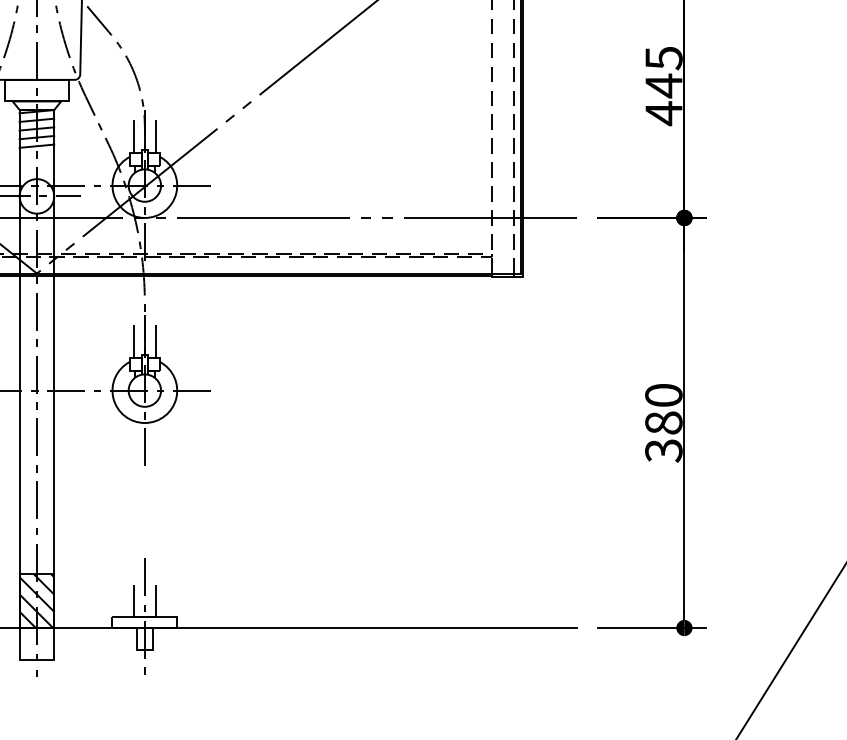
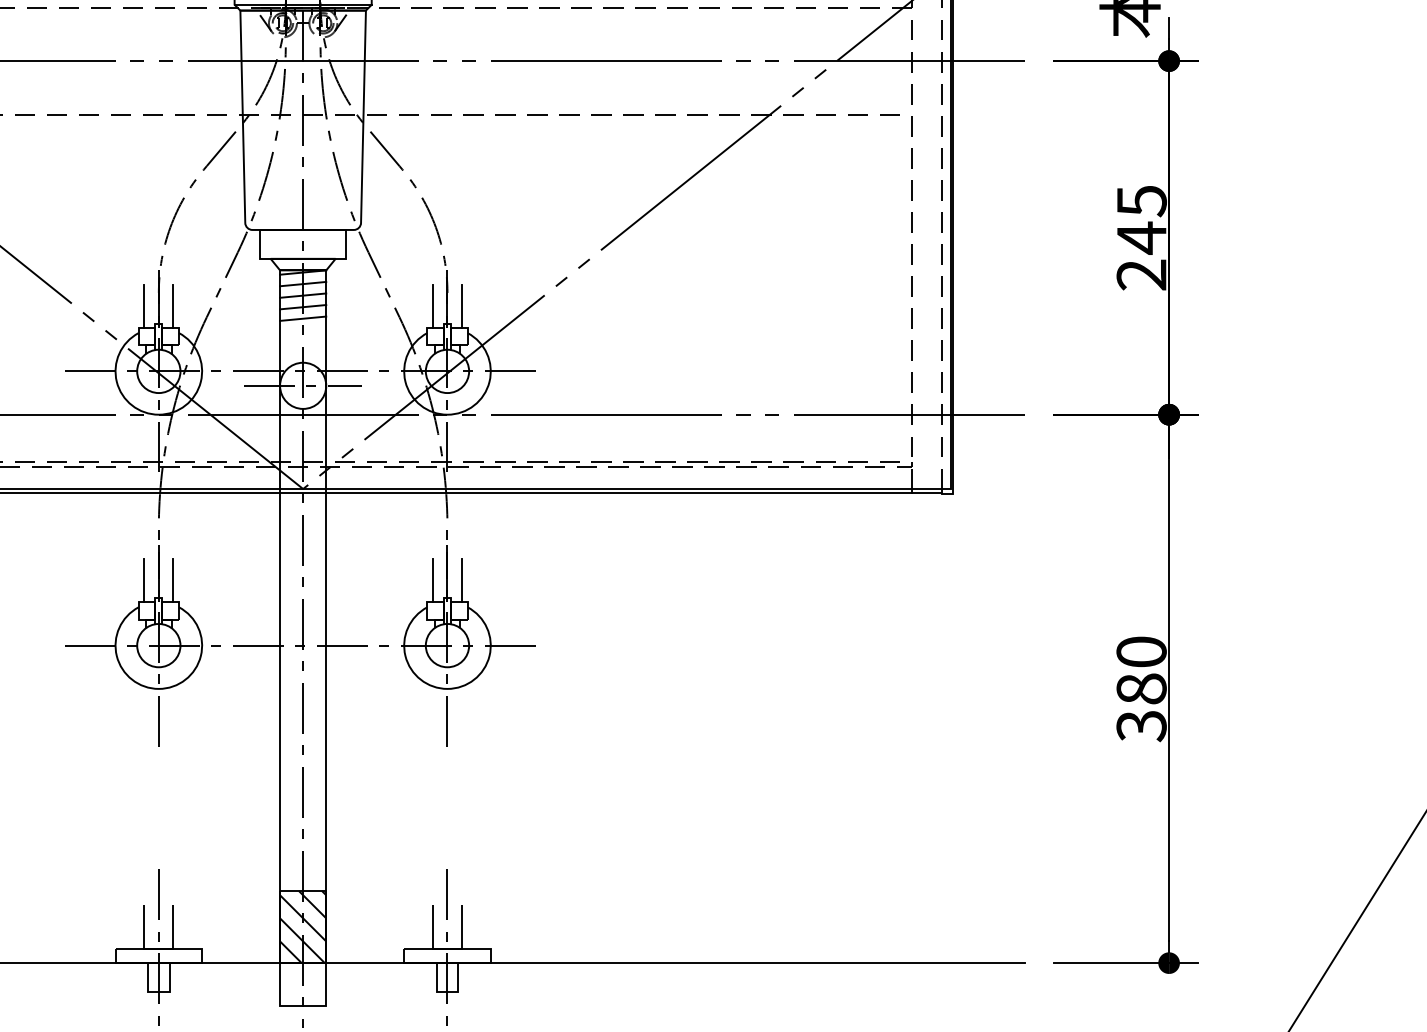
text: (663, 113) -> (1141, 274), 445 -> 245

